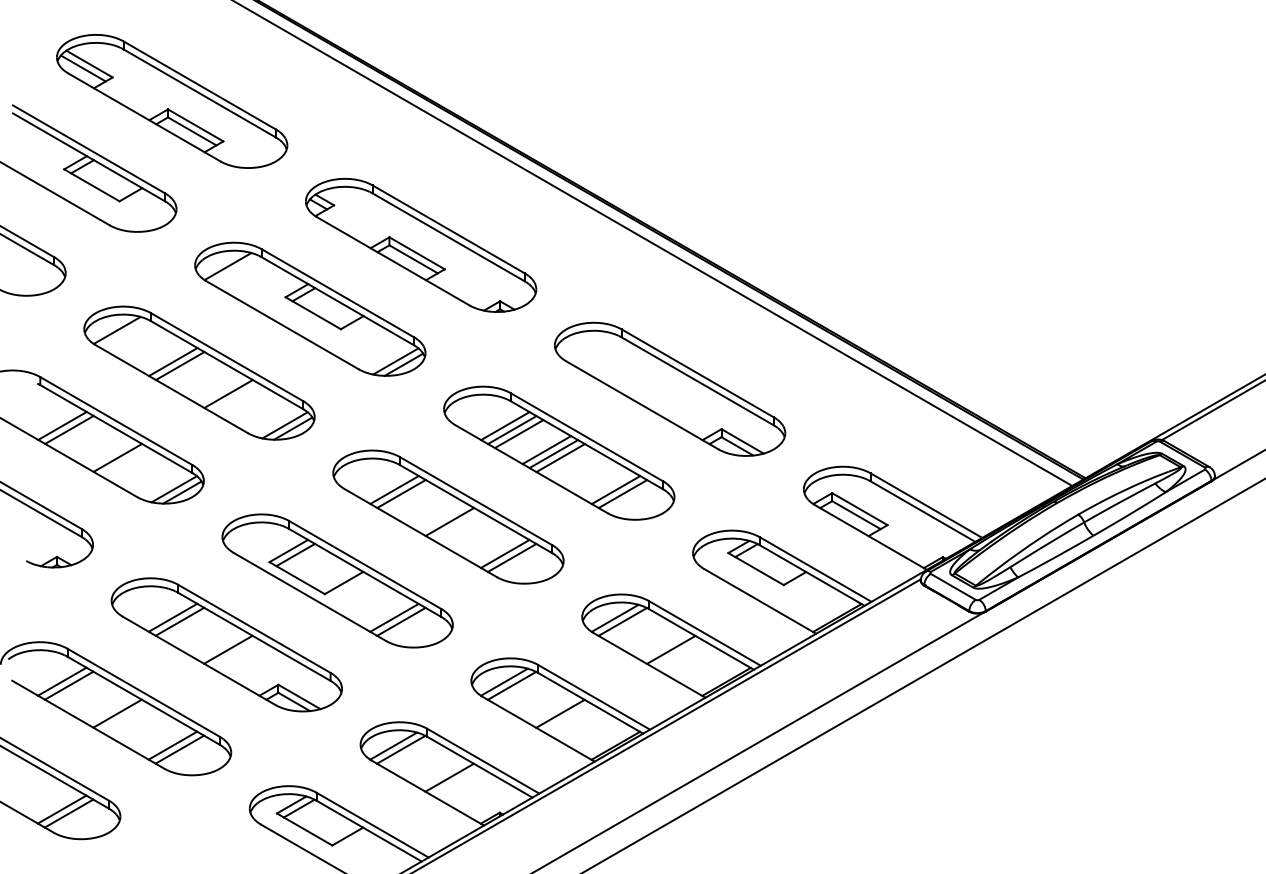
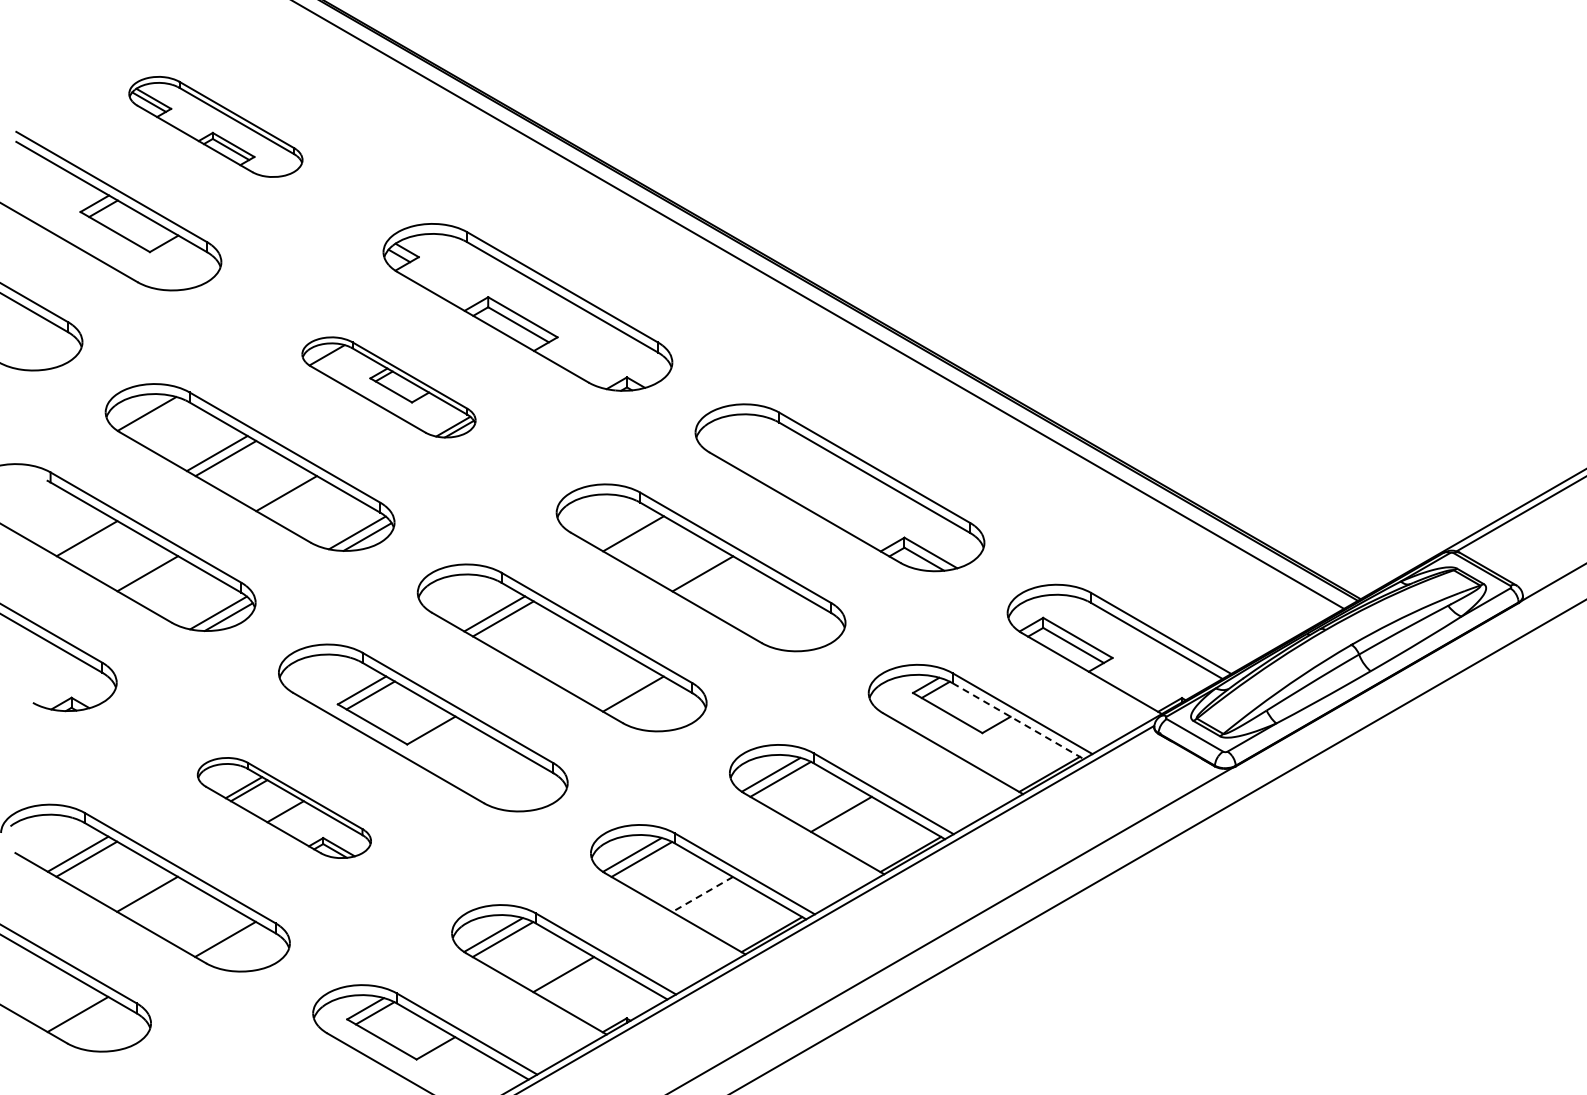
part: (171, 101) -> (215, 126), size x0.6
part: (309, 309) -> (388, 387), size x0.6
line: (62, 425) -> (78, 533), removed
line: (511, 429) -> (641, 538), removed
line: (518, 433) -> (650, 543), removed
line: (546, 449) -> (685, 563), removed
line: (553, 453) -> (693, 568), removed
line: (615, 489) -> (771, 613), removed
line: (622, 493) -> (780, 618), removed
line: (449, 521) -> (563, 653), removed
line: (511, 557) -> (641, 698), removed
line: (812, 575) -> (1018, 721), solid -> dashed
line: (394, 617) -> (494, 773), removed
line: (400, 621) -> (502, 778), removed
part: (226, 644) -> (284, 807), size x0.6
line: (560, 713) -> (702, 894), solid -> dashed
line: (172, 744) -> (216, 933), removed
line: (68, 813) -> (86, 1019), removed

